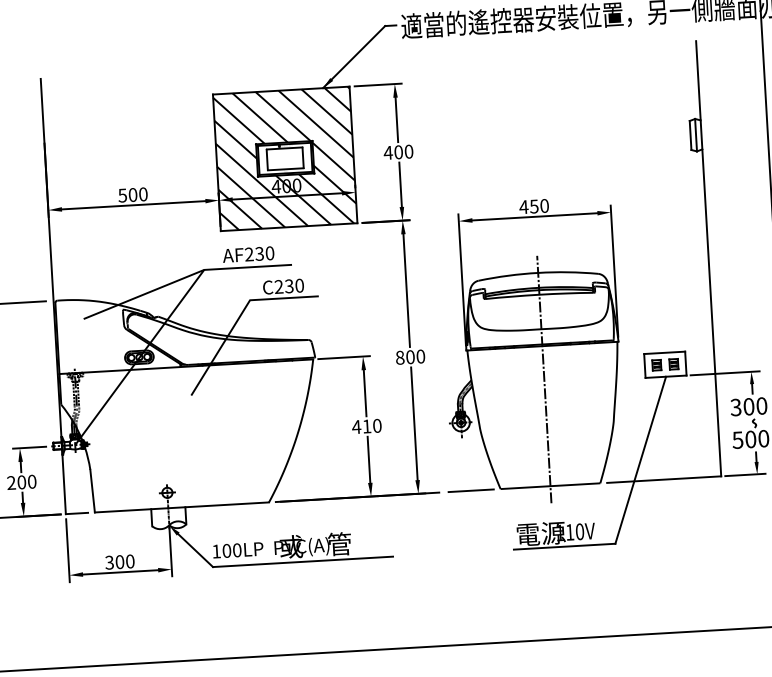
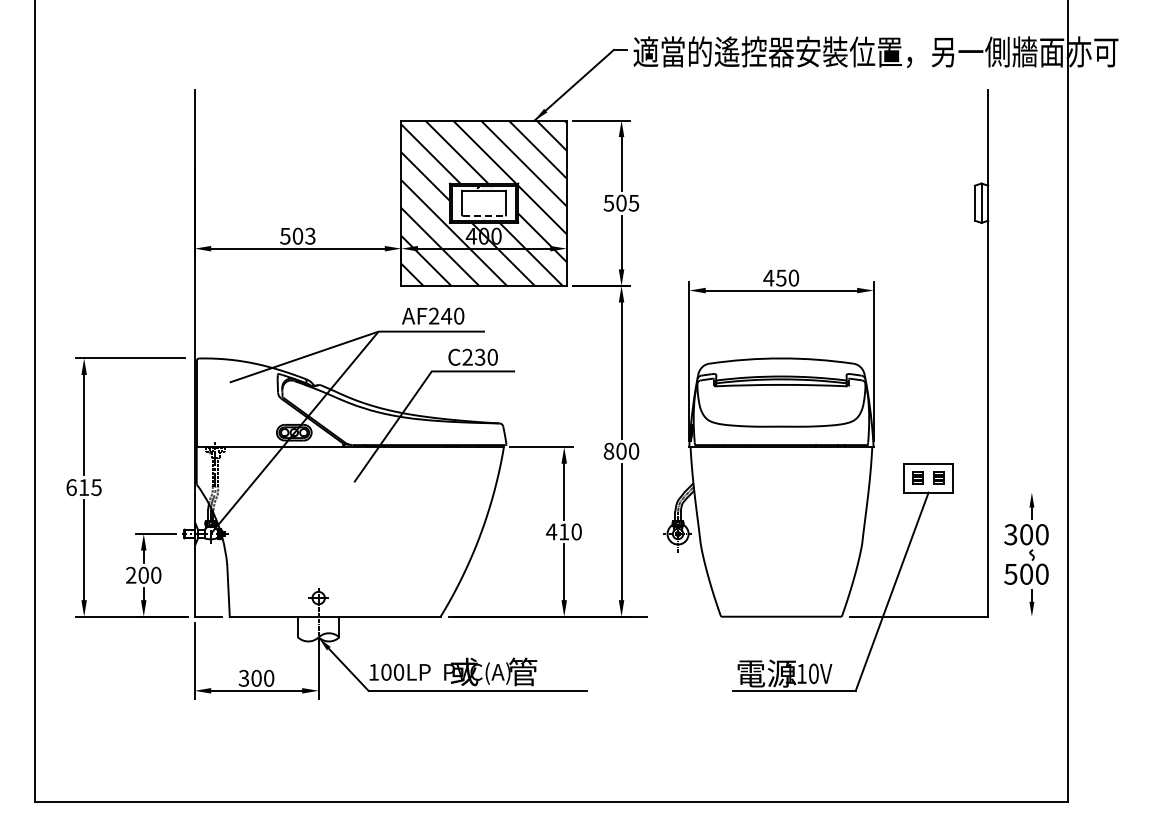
text: (398, 151) -> (621, 202), 400 -> 505
line: (286, 168) -> (484, 215), solid -> dashed
text: (143, 194) -> (310, 236), 500 -> 503
text: (259, 253) -> (446, 315), AF230 -> AF240
line: (724, 373) -> (999, 492), removed
line: (544, 379) -> (781, 487), removed
line: (745, 474) -> (1017, 616), removed
line: (471, 490) -> (685, 616), removed

